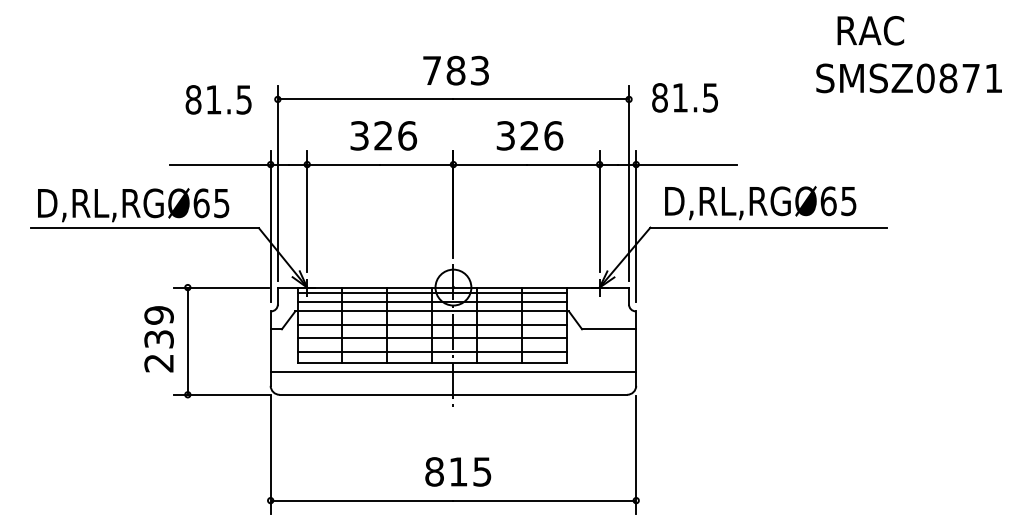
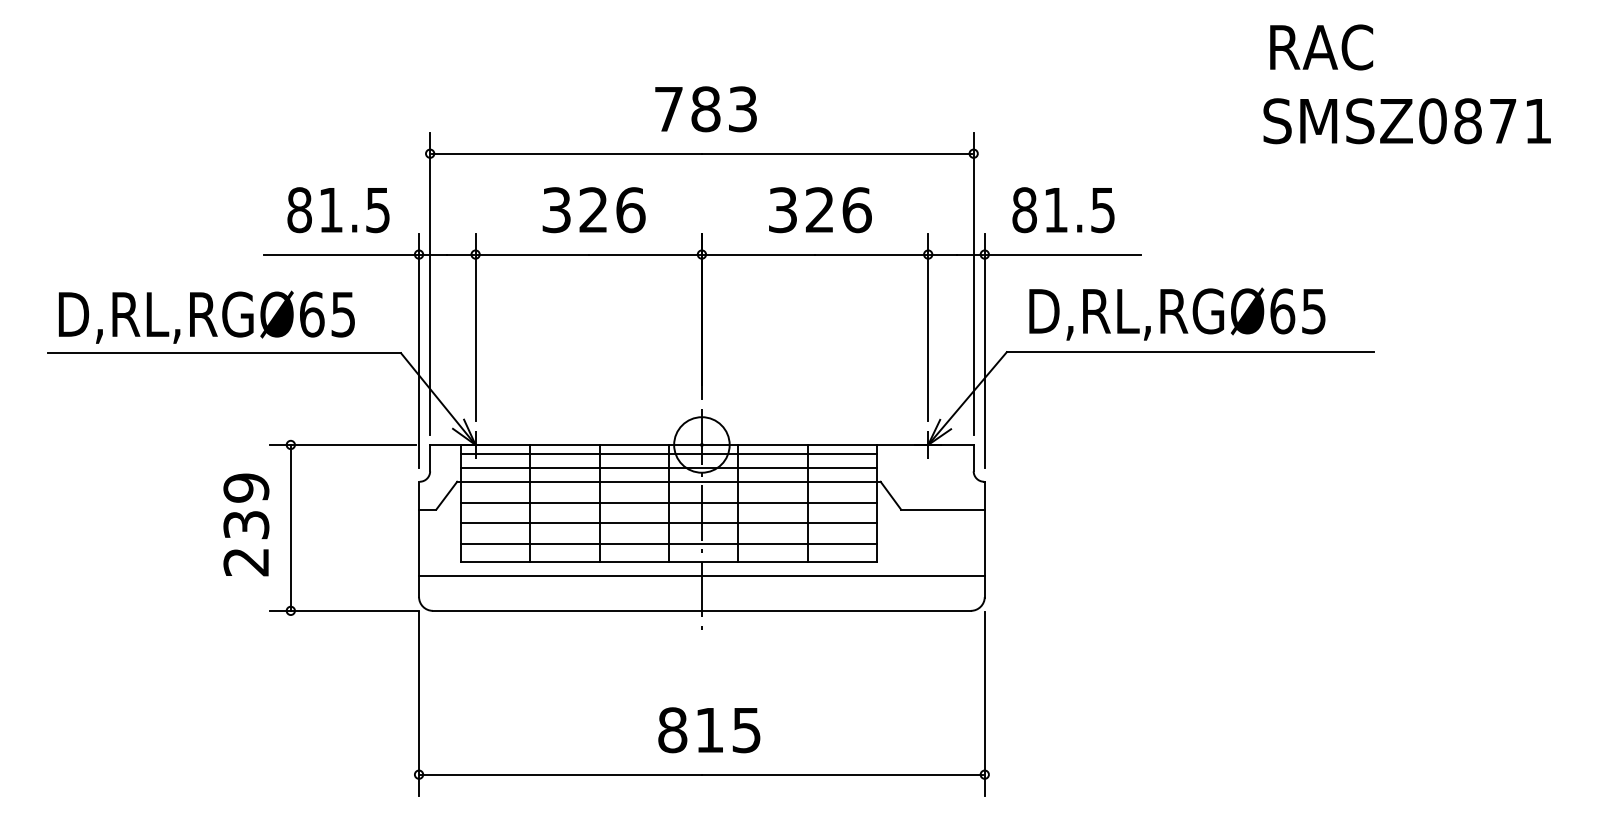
text: (870, 30) -> (1321, 47), moved
text: (684, 97) -> (1062, 209), moved
text: (218, 99) -> (338, 209), moved

